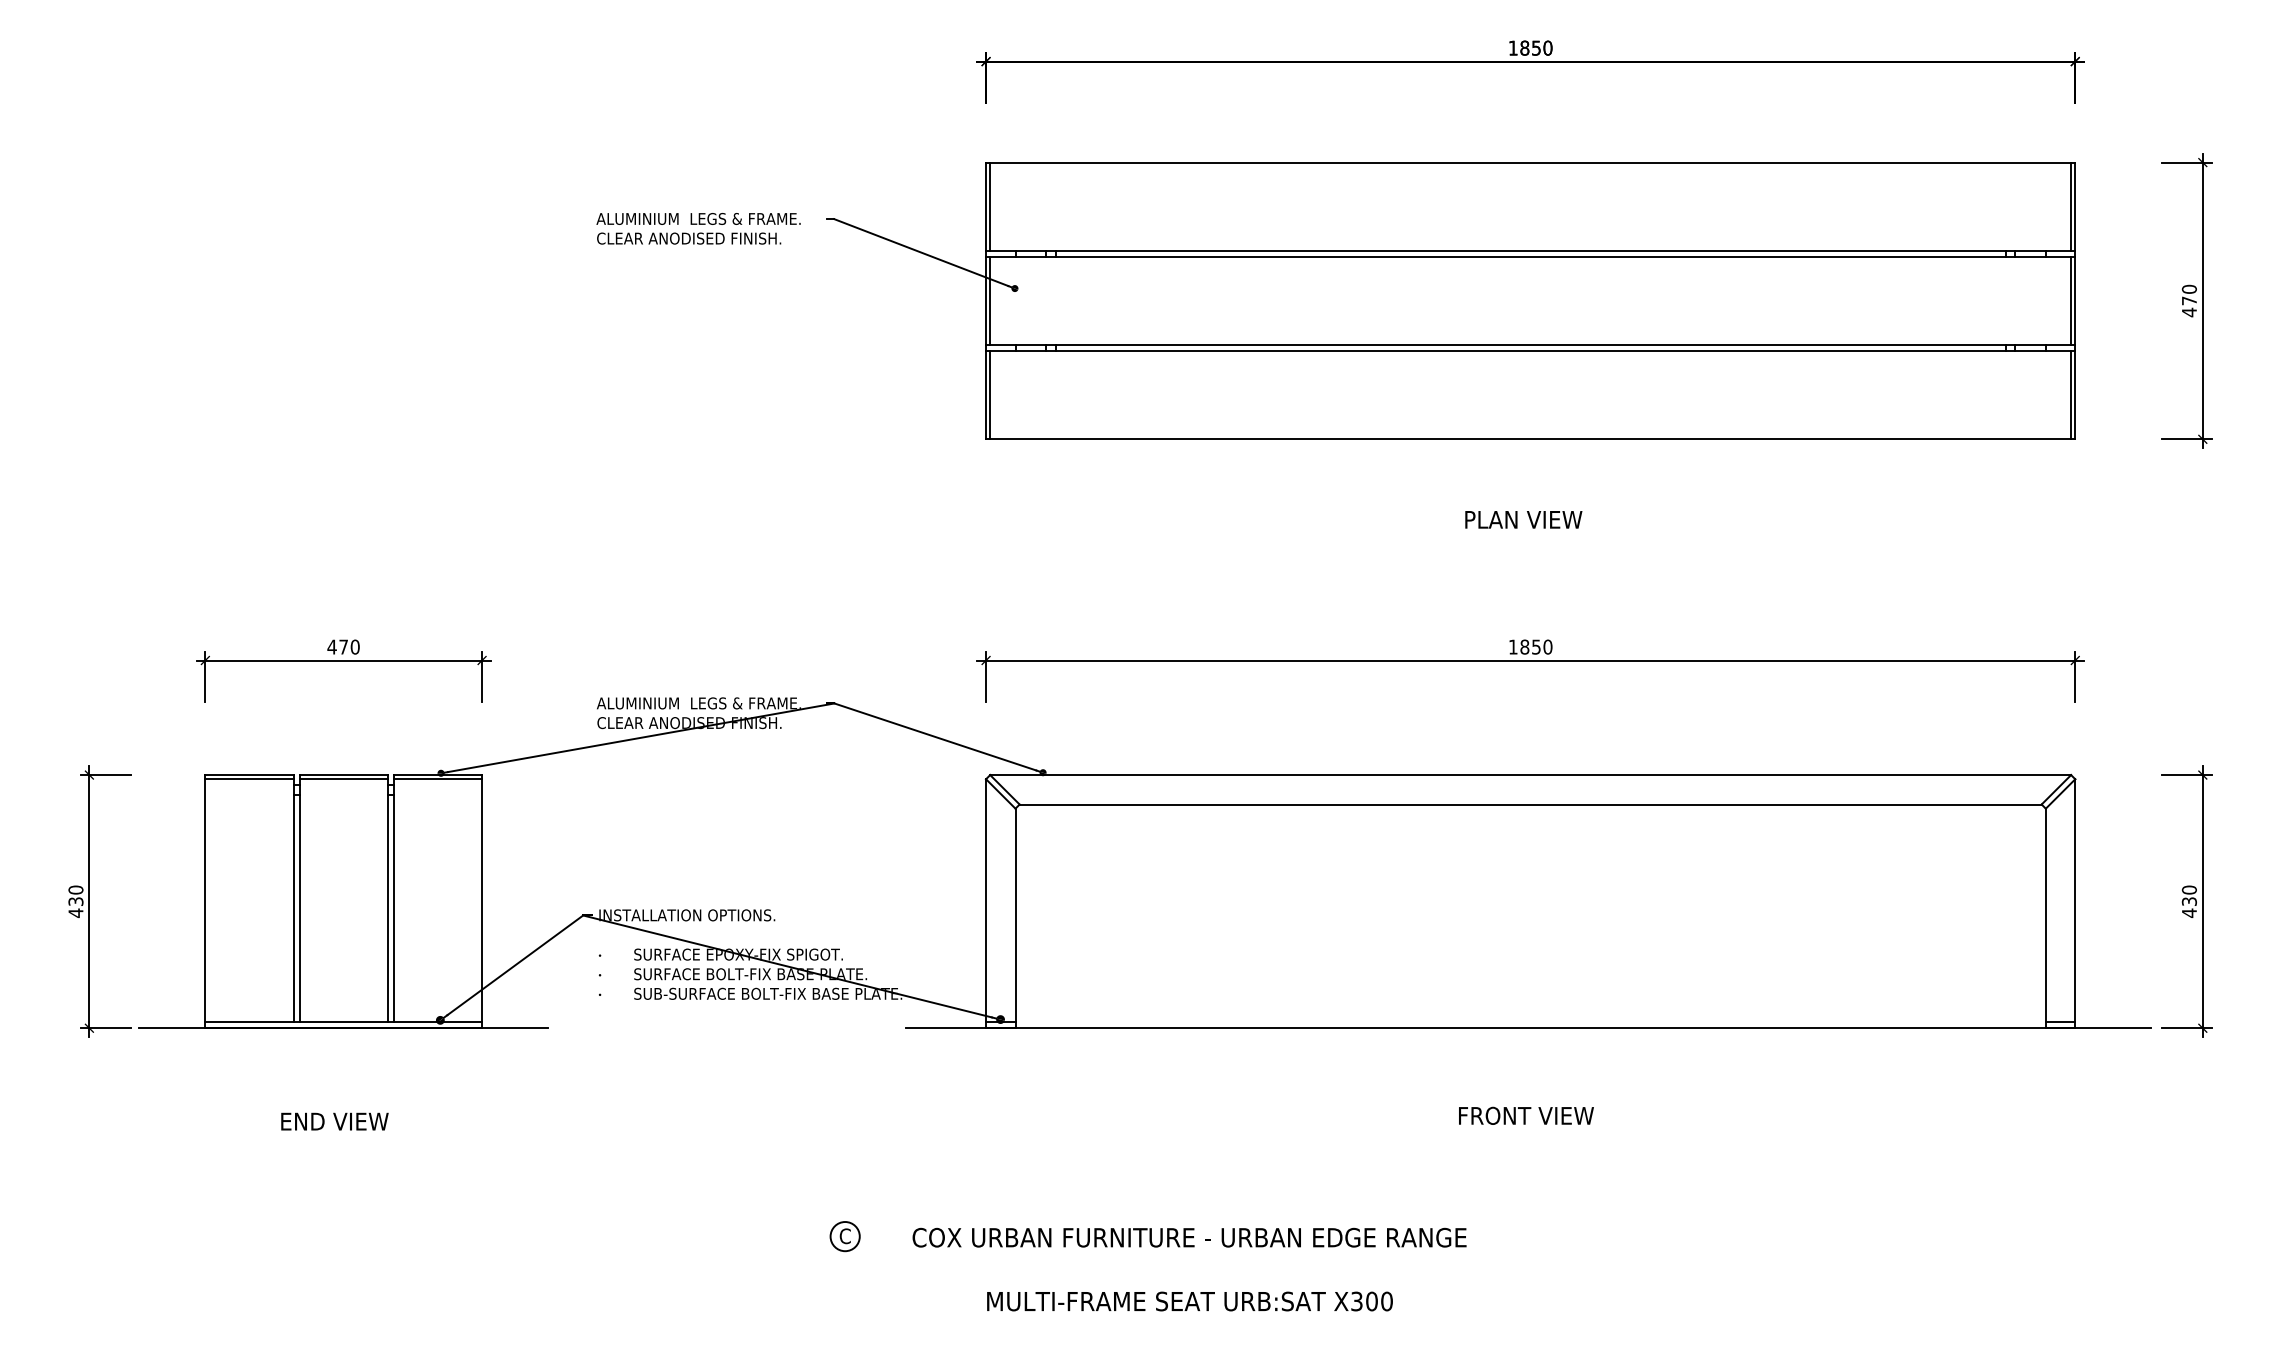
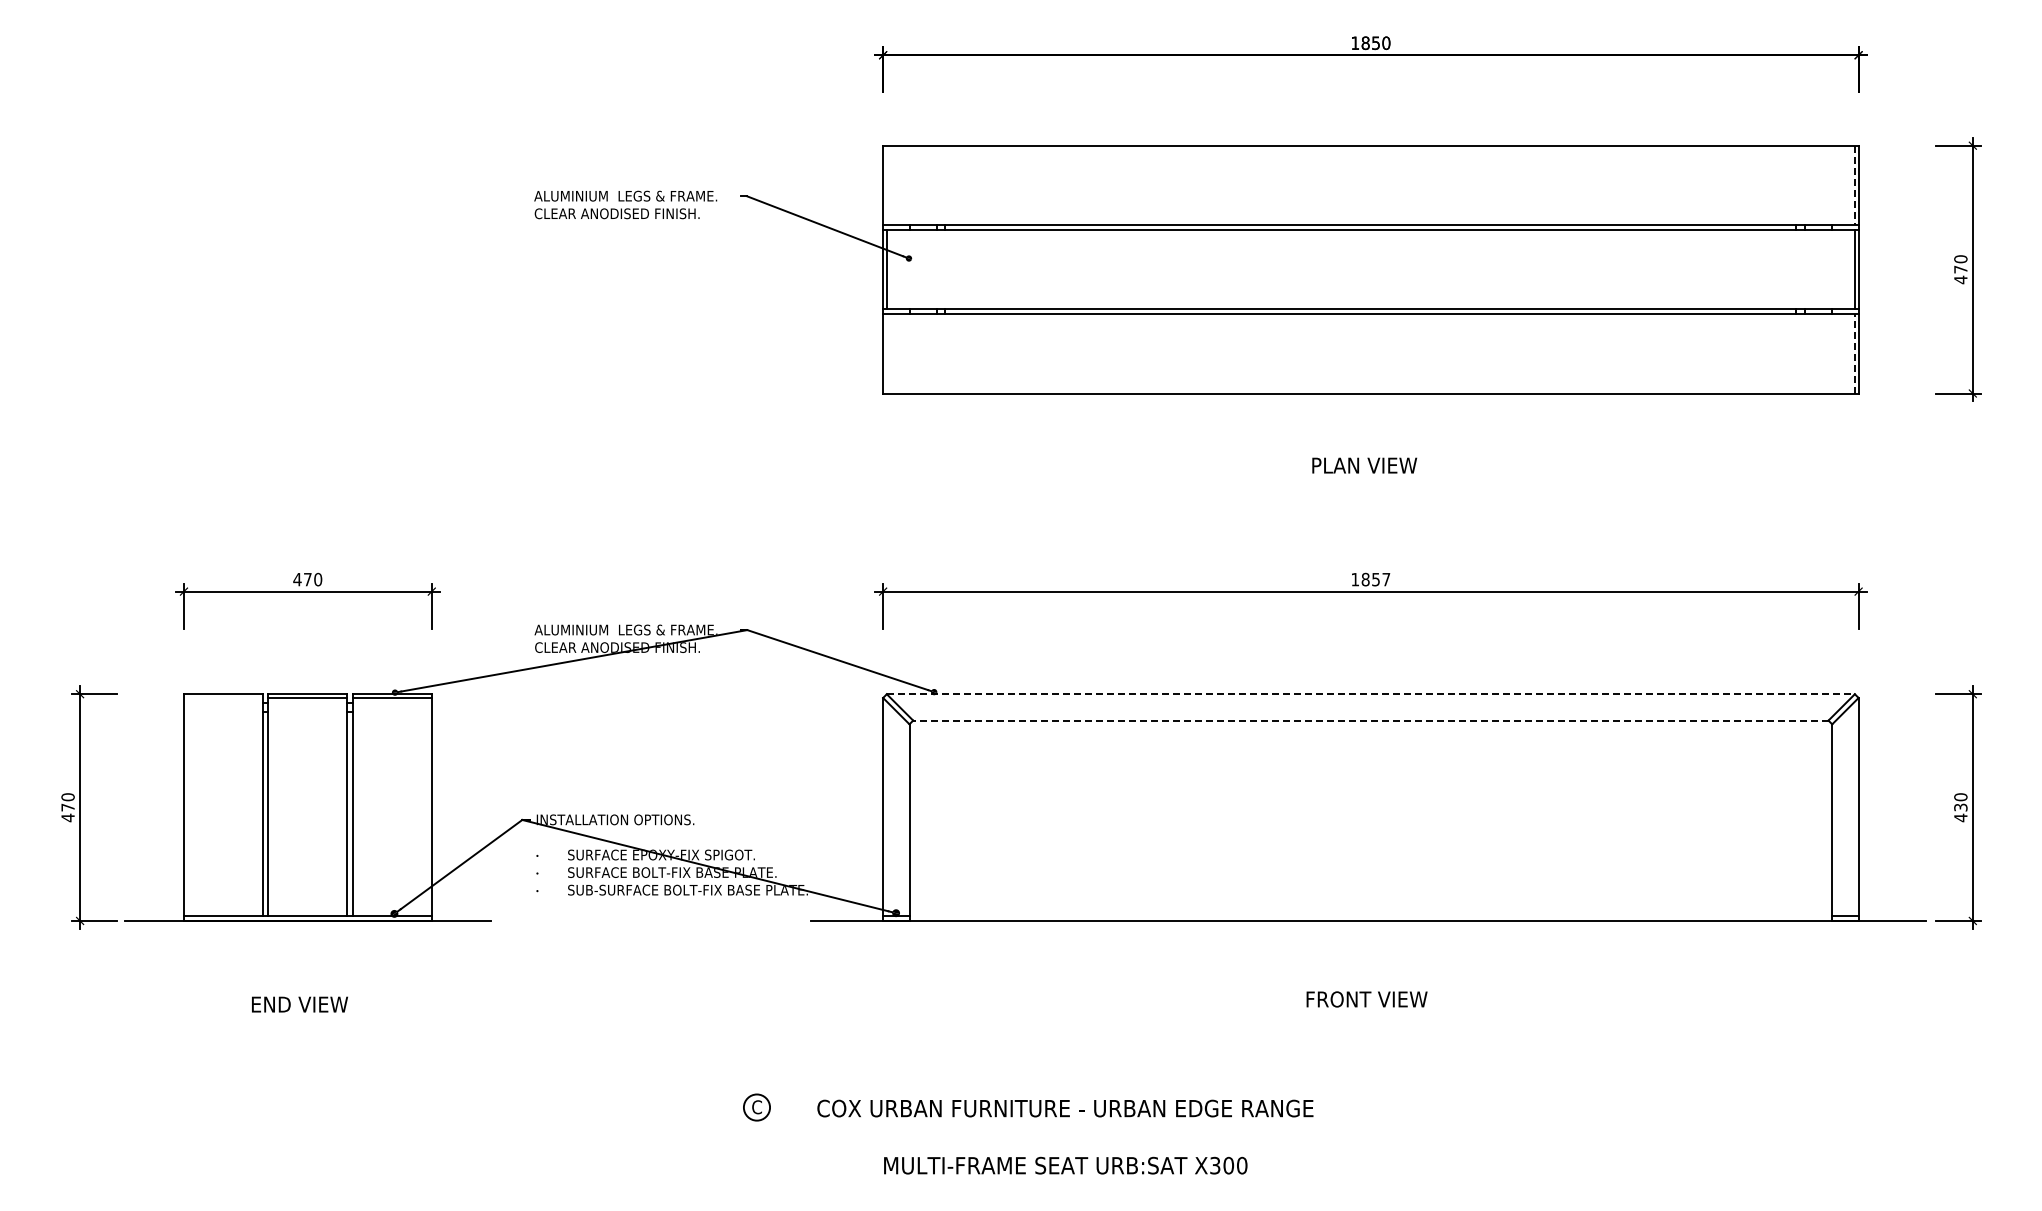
line: (989, 205) -> (886, 184), removed
line: (2070, 207) -> (1854, 185), solid -> dashed
line: (989, 394) -> (886, 353), removed
line: (2070, 394) -> (1854, 353), solid -> dashed
text: (1548, 646) -> (1386, 579), 1850 -> 1857
line: (1531, 775) -> (1371, 694), solid -> dashed
line: (249, 778) -> (223, 697), removed
line: (1530, 804) -> (1370, 720), solid -> dashed
text: (75, 901) -> (67, 807), 430 -> 470

